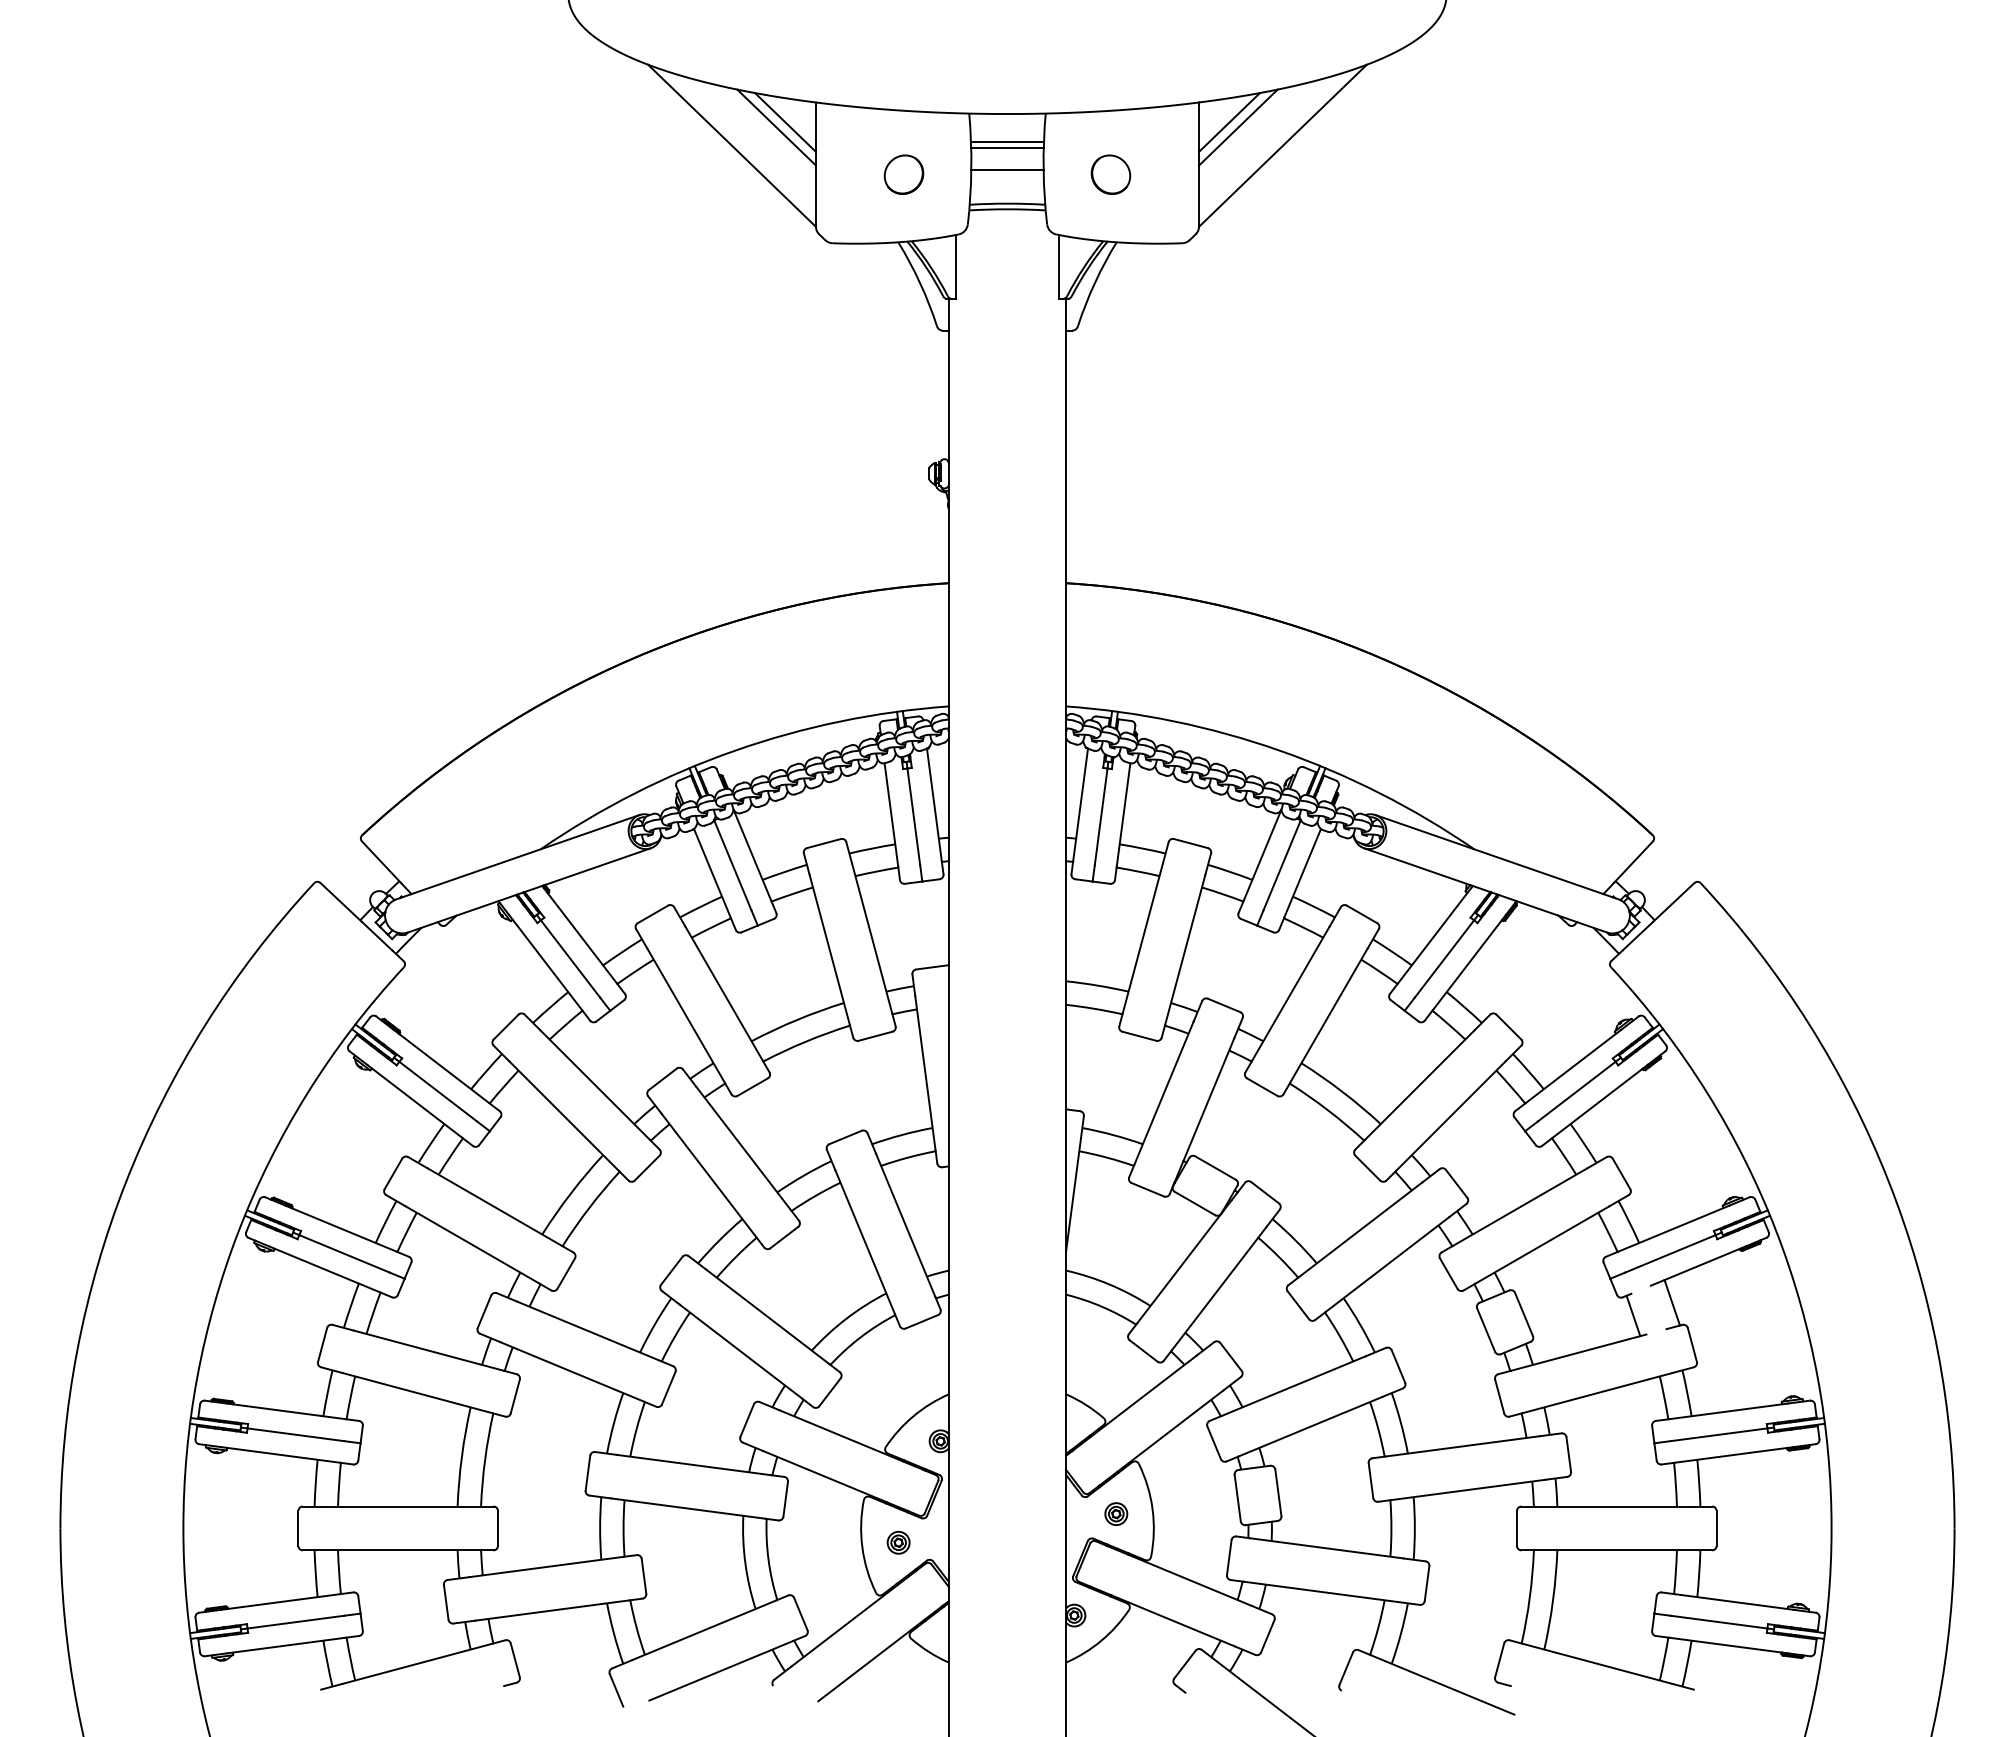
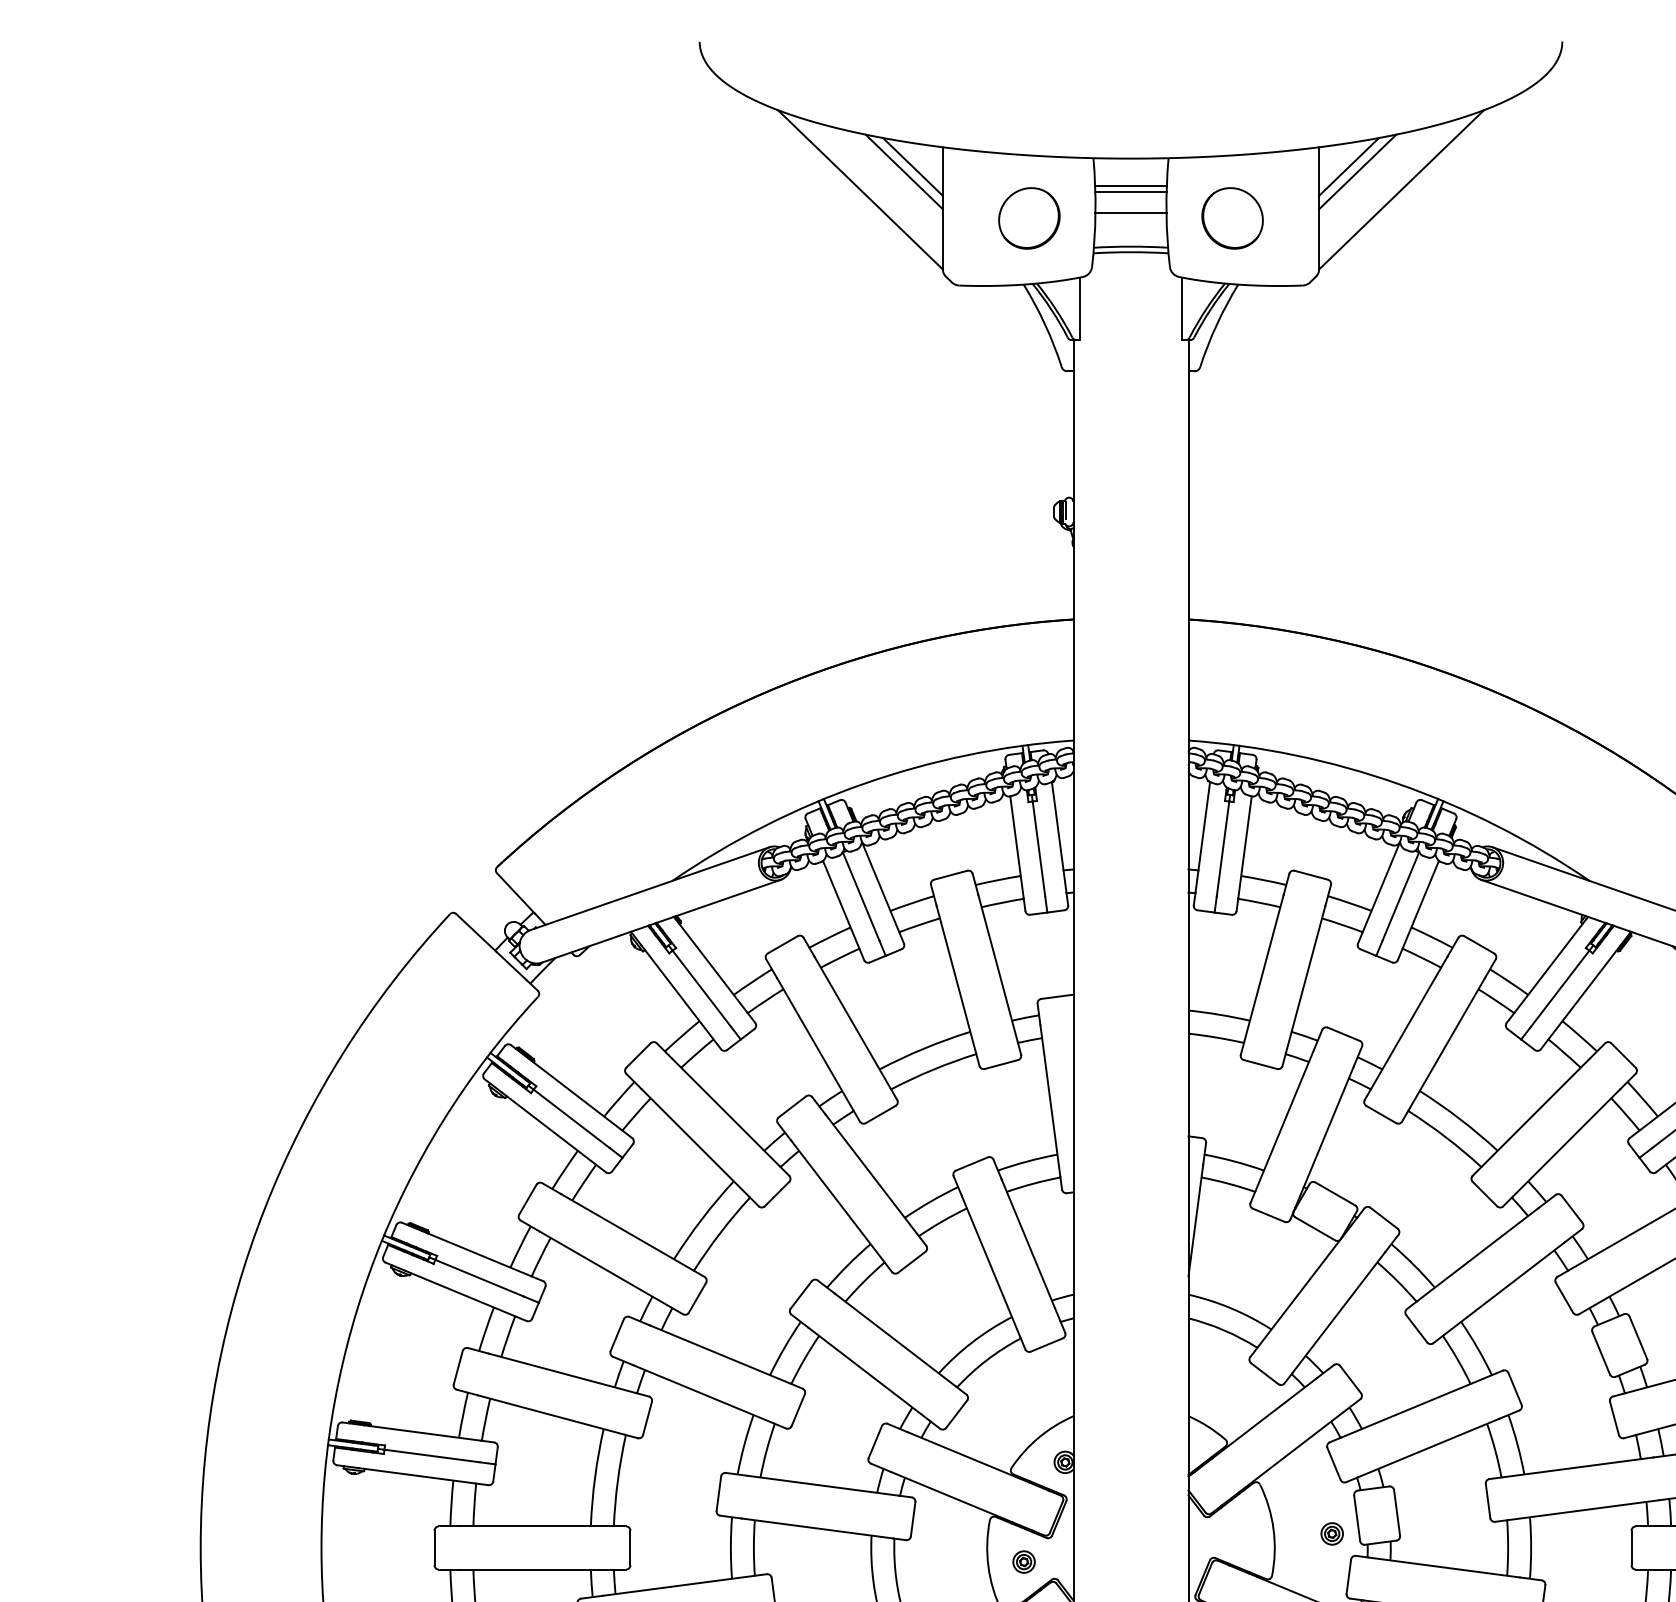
part: (903, 174) -> (1028, 218), size x1.6
part: (1110, 174) -> (1232, 218), size x1.6
part: (1116, 1513) -> (1332, 1533), moved

